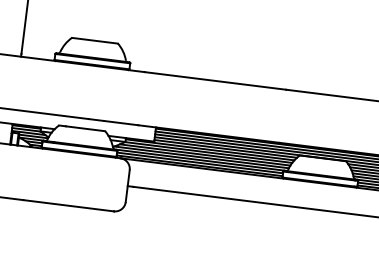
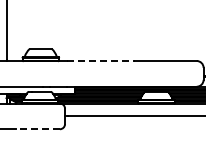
line: (217, 82) -> (101, 61), solid -> dashed
line: (69, 206) -> (38, 129), solid -> dashed

